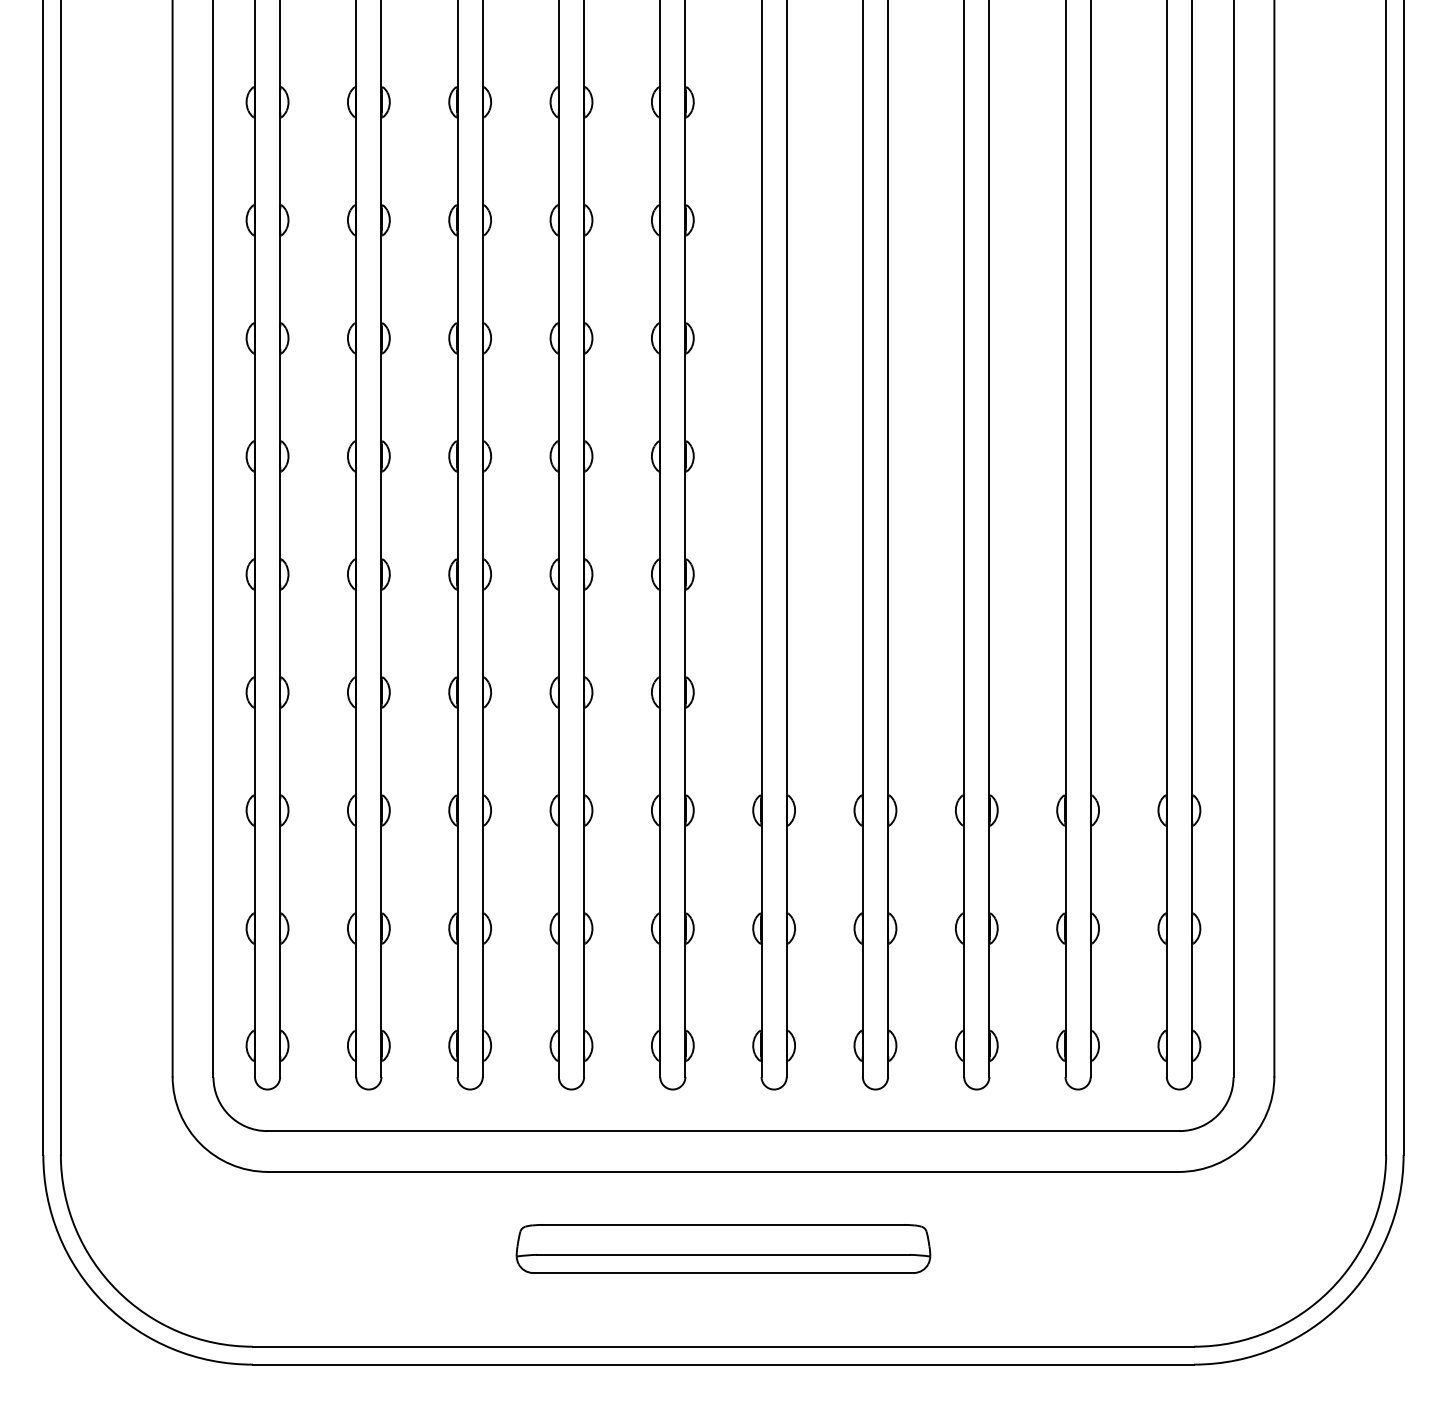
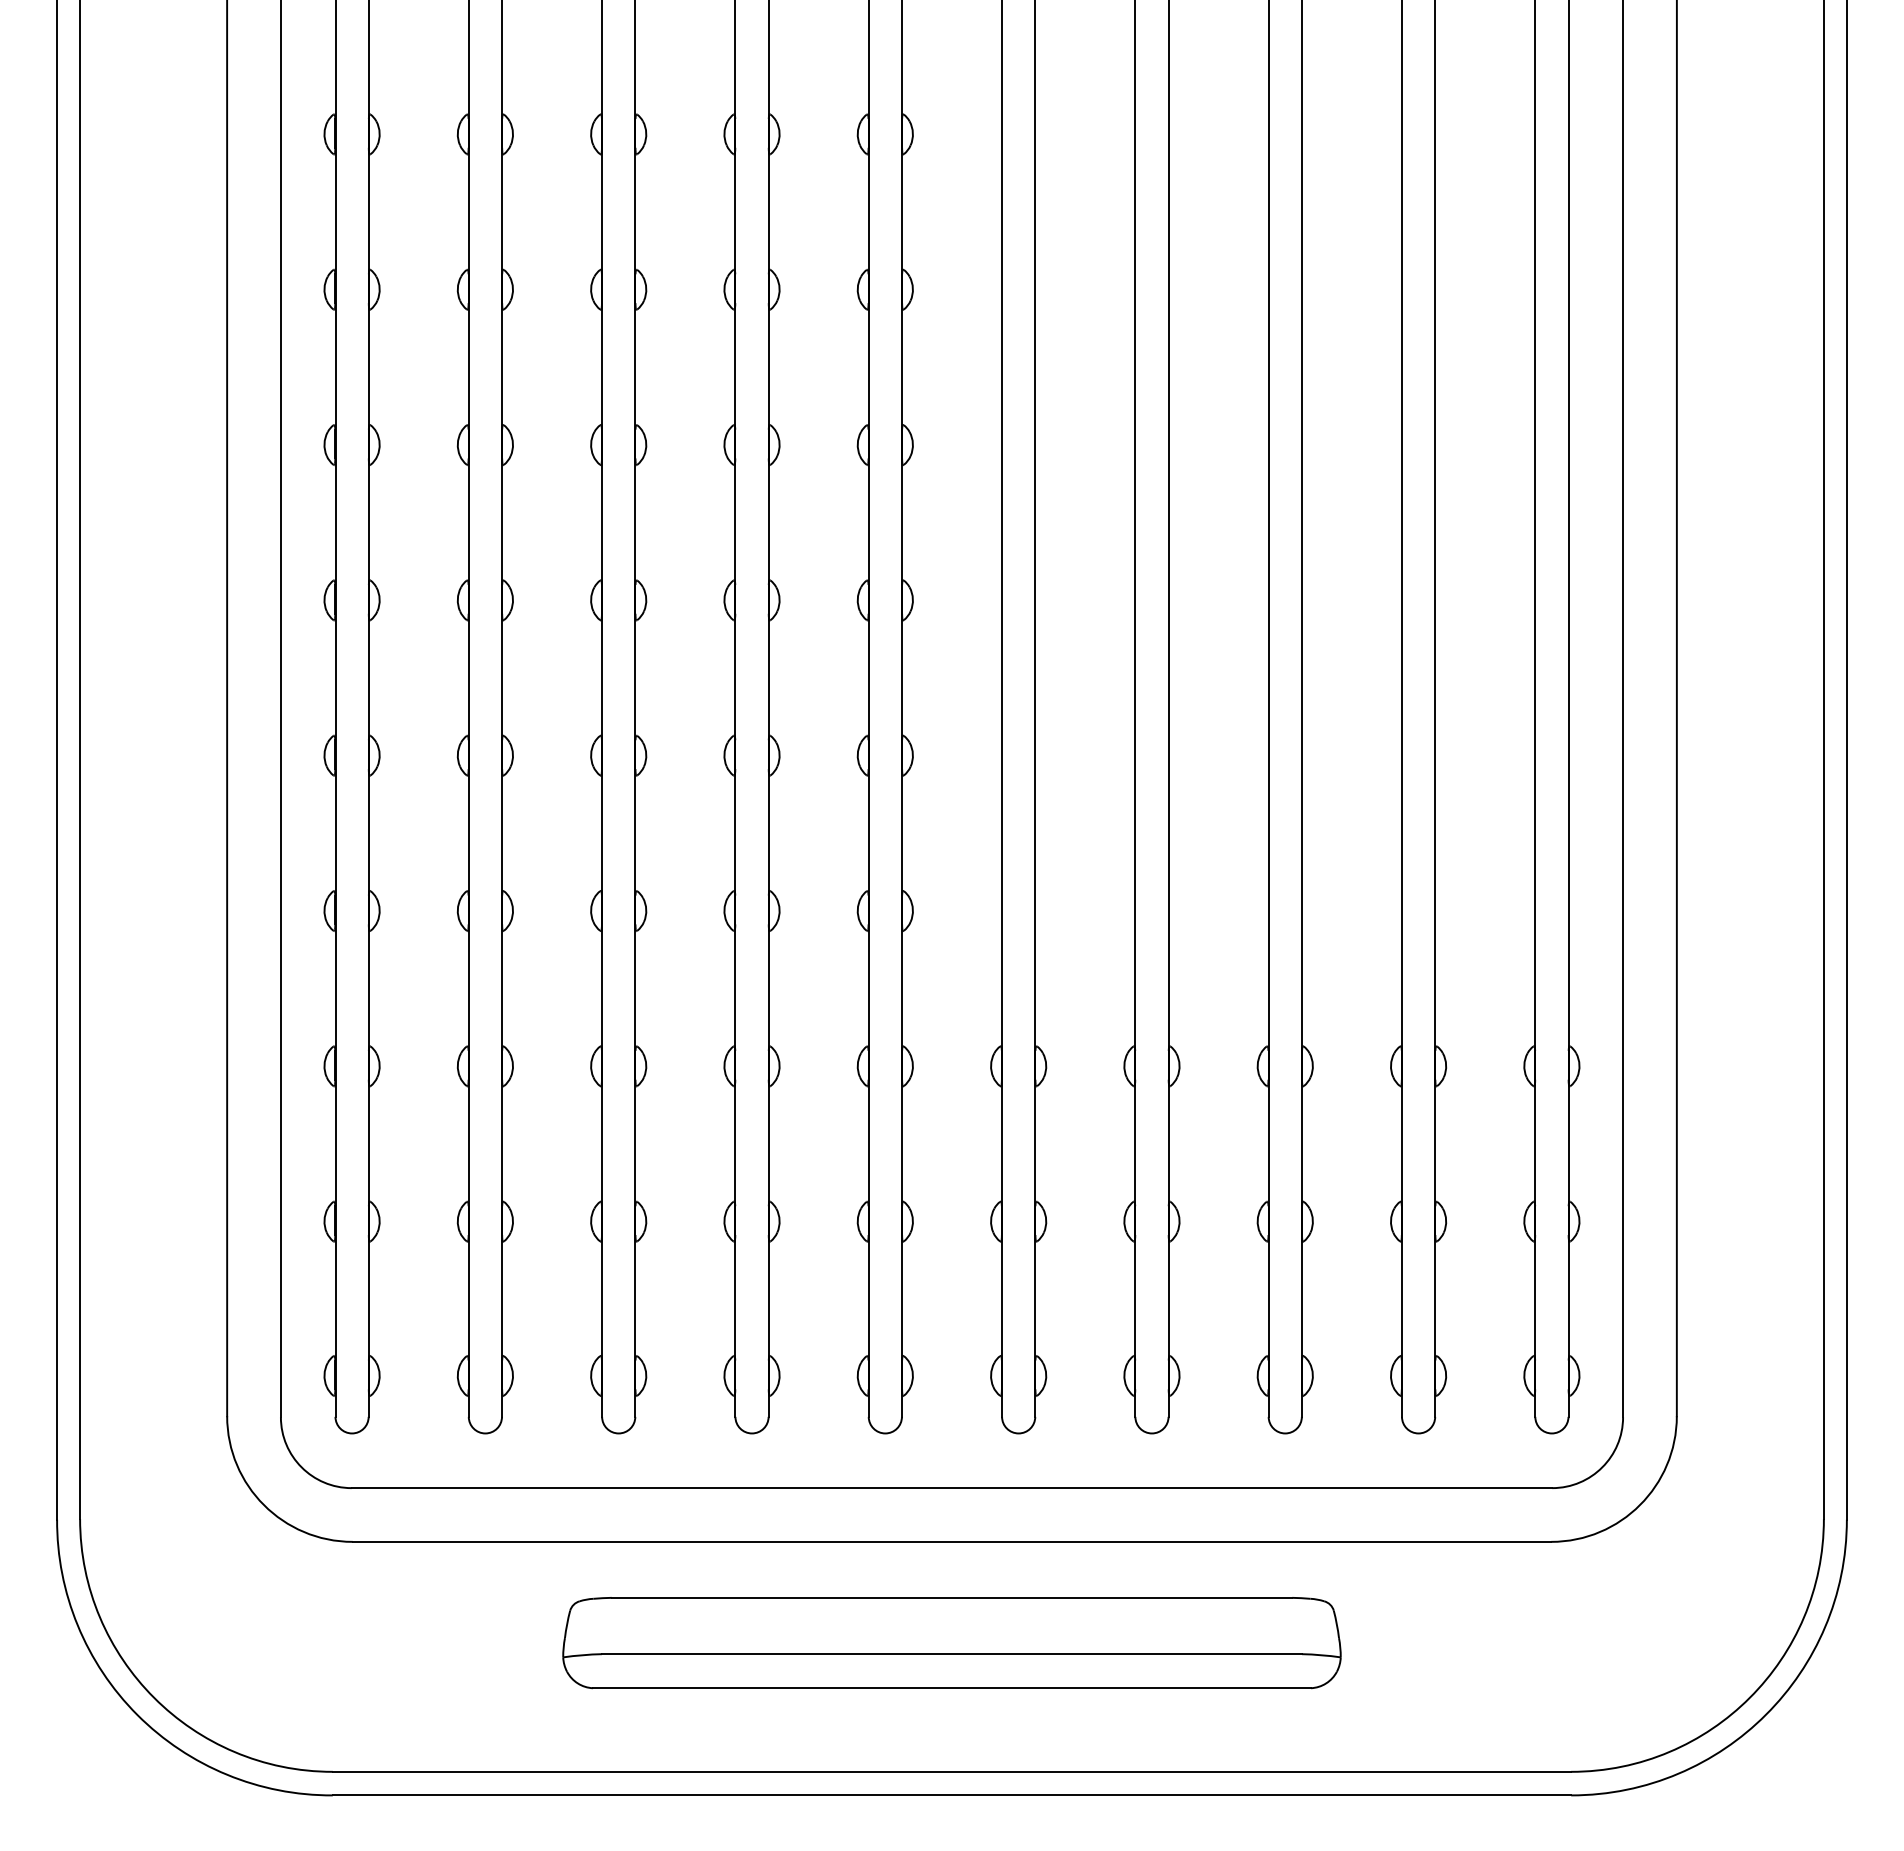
part: (723, 1249) -> (951, 1643), size x1.43

